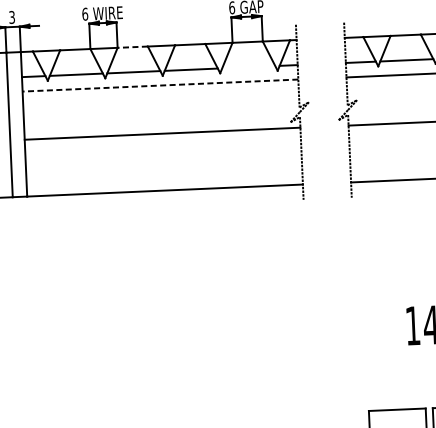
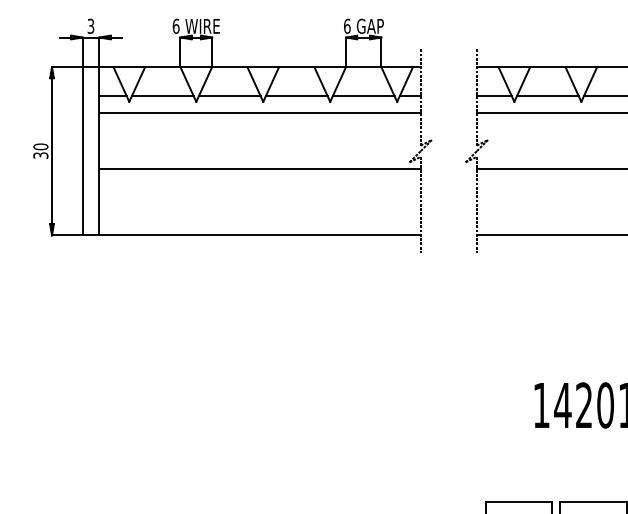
line: (132, 47) -> (229, 67), dashed -> solid
line: (248, 67) -> (363, 96), added
line: (160, 85) -> (260, 113), dashed -> solid

